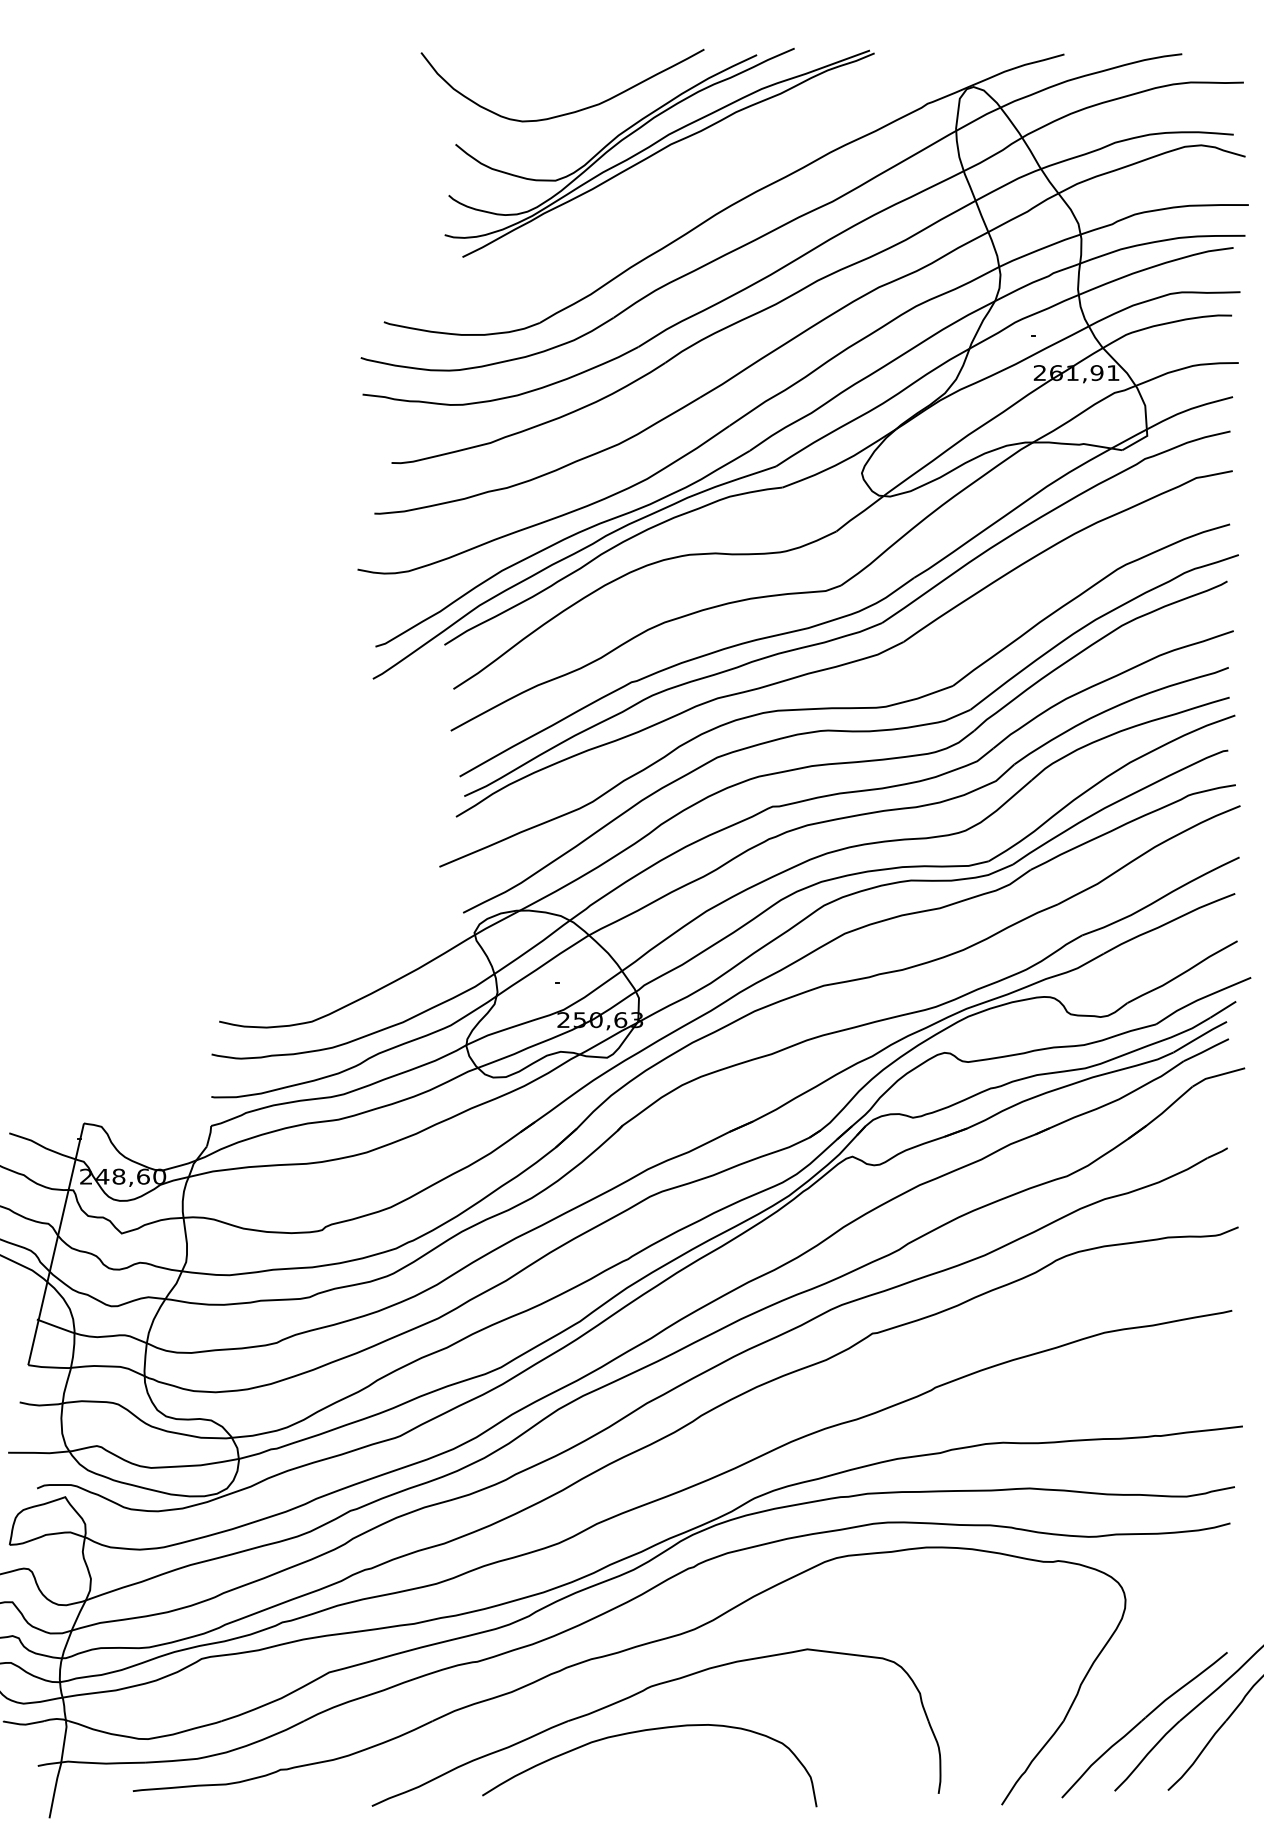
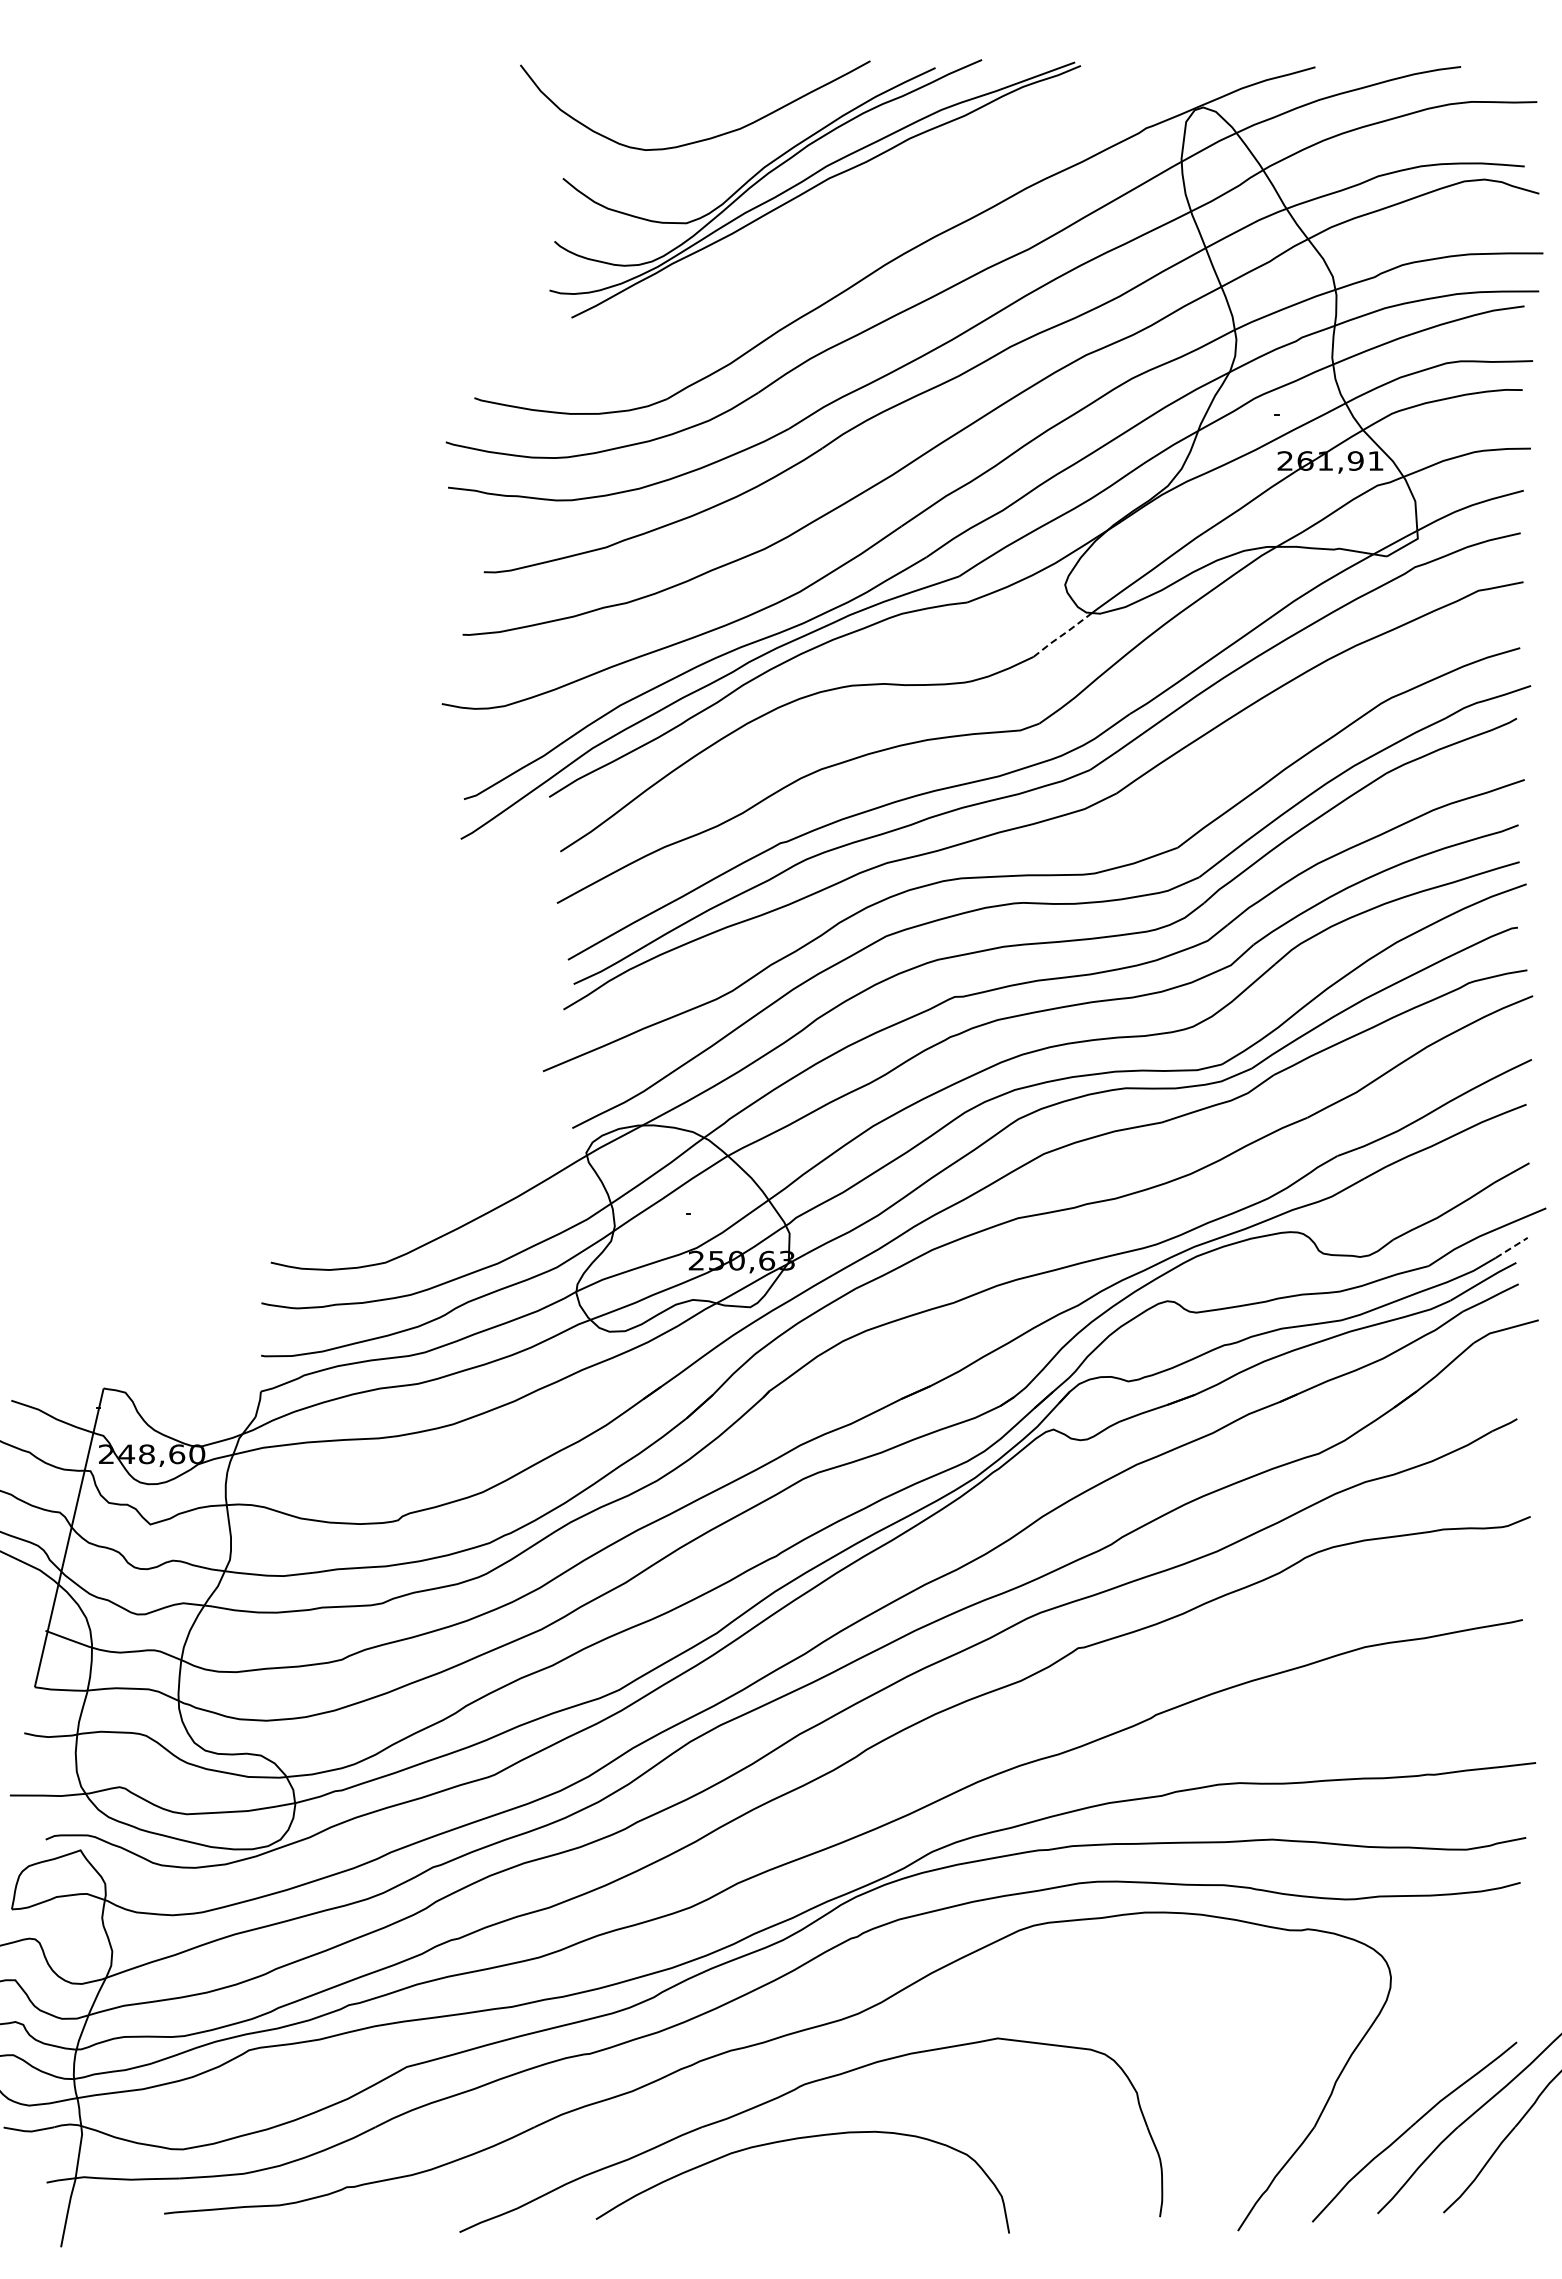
line: (859, 513) -> (1062, 634), solid -> dashed
line: (1223, 1009) -> (1511, 1247), solid -> dashed

